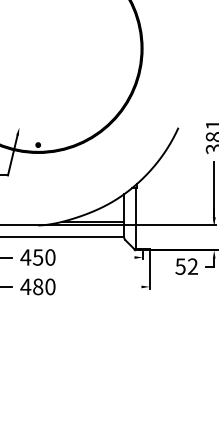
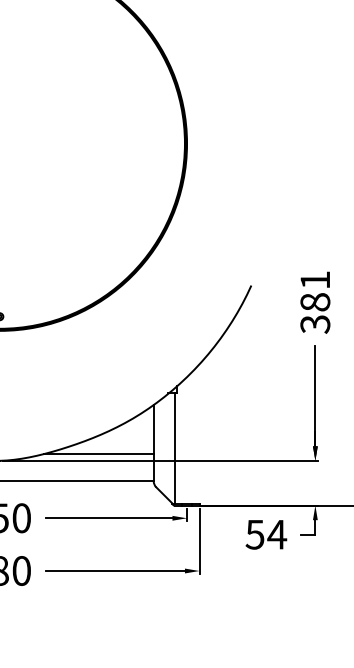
line: (99, 257) -> (109, 518), added
text: (192, 266) -> (276, 534), 52 -> 54
line: (102, 286) -> (115, 570), added

